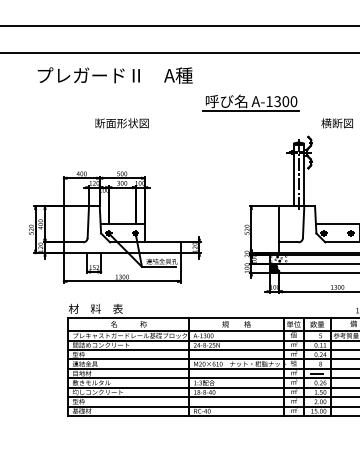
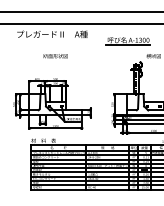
part: (249, 104) -> (127, 41), moved

